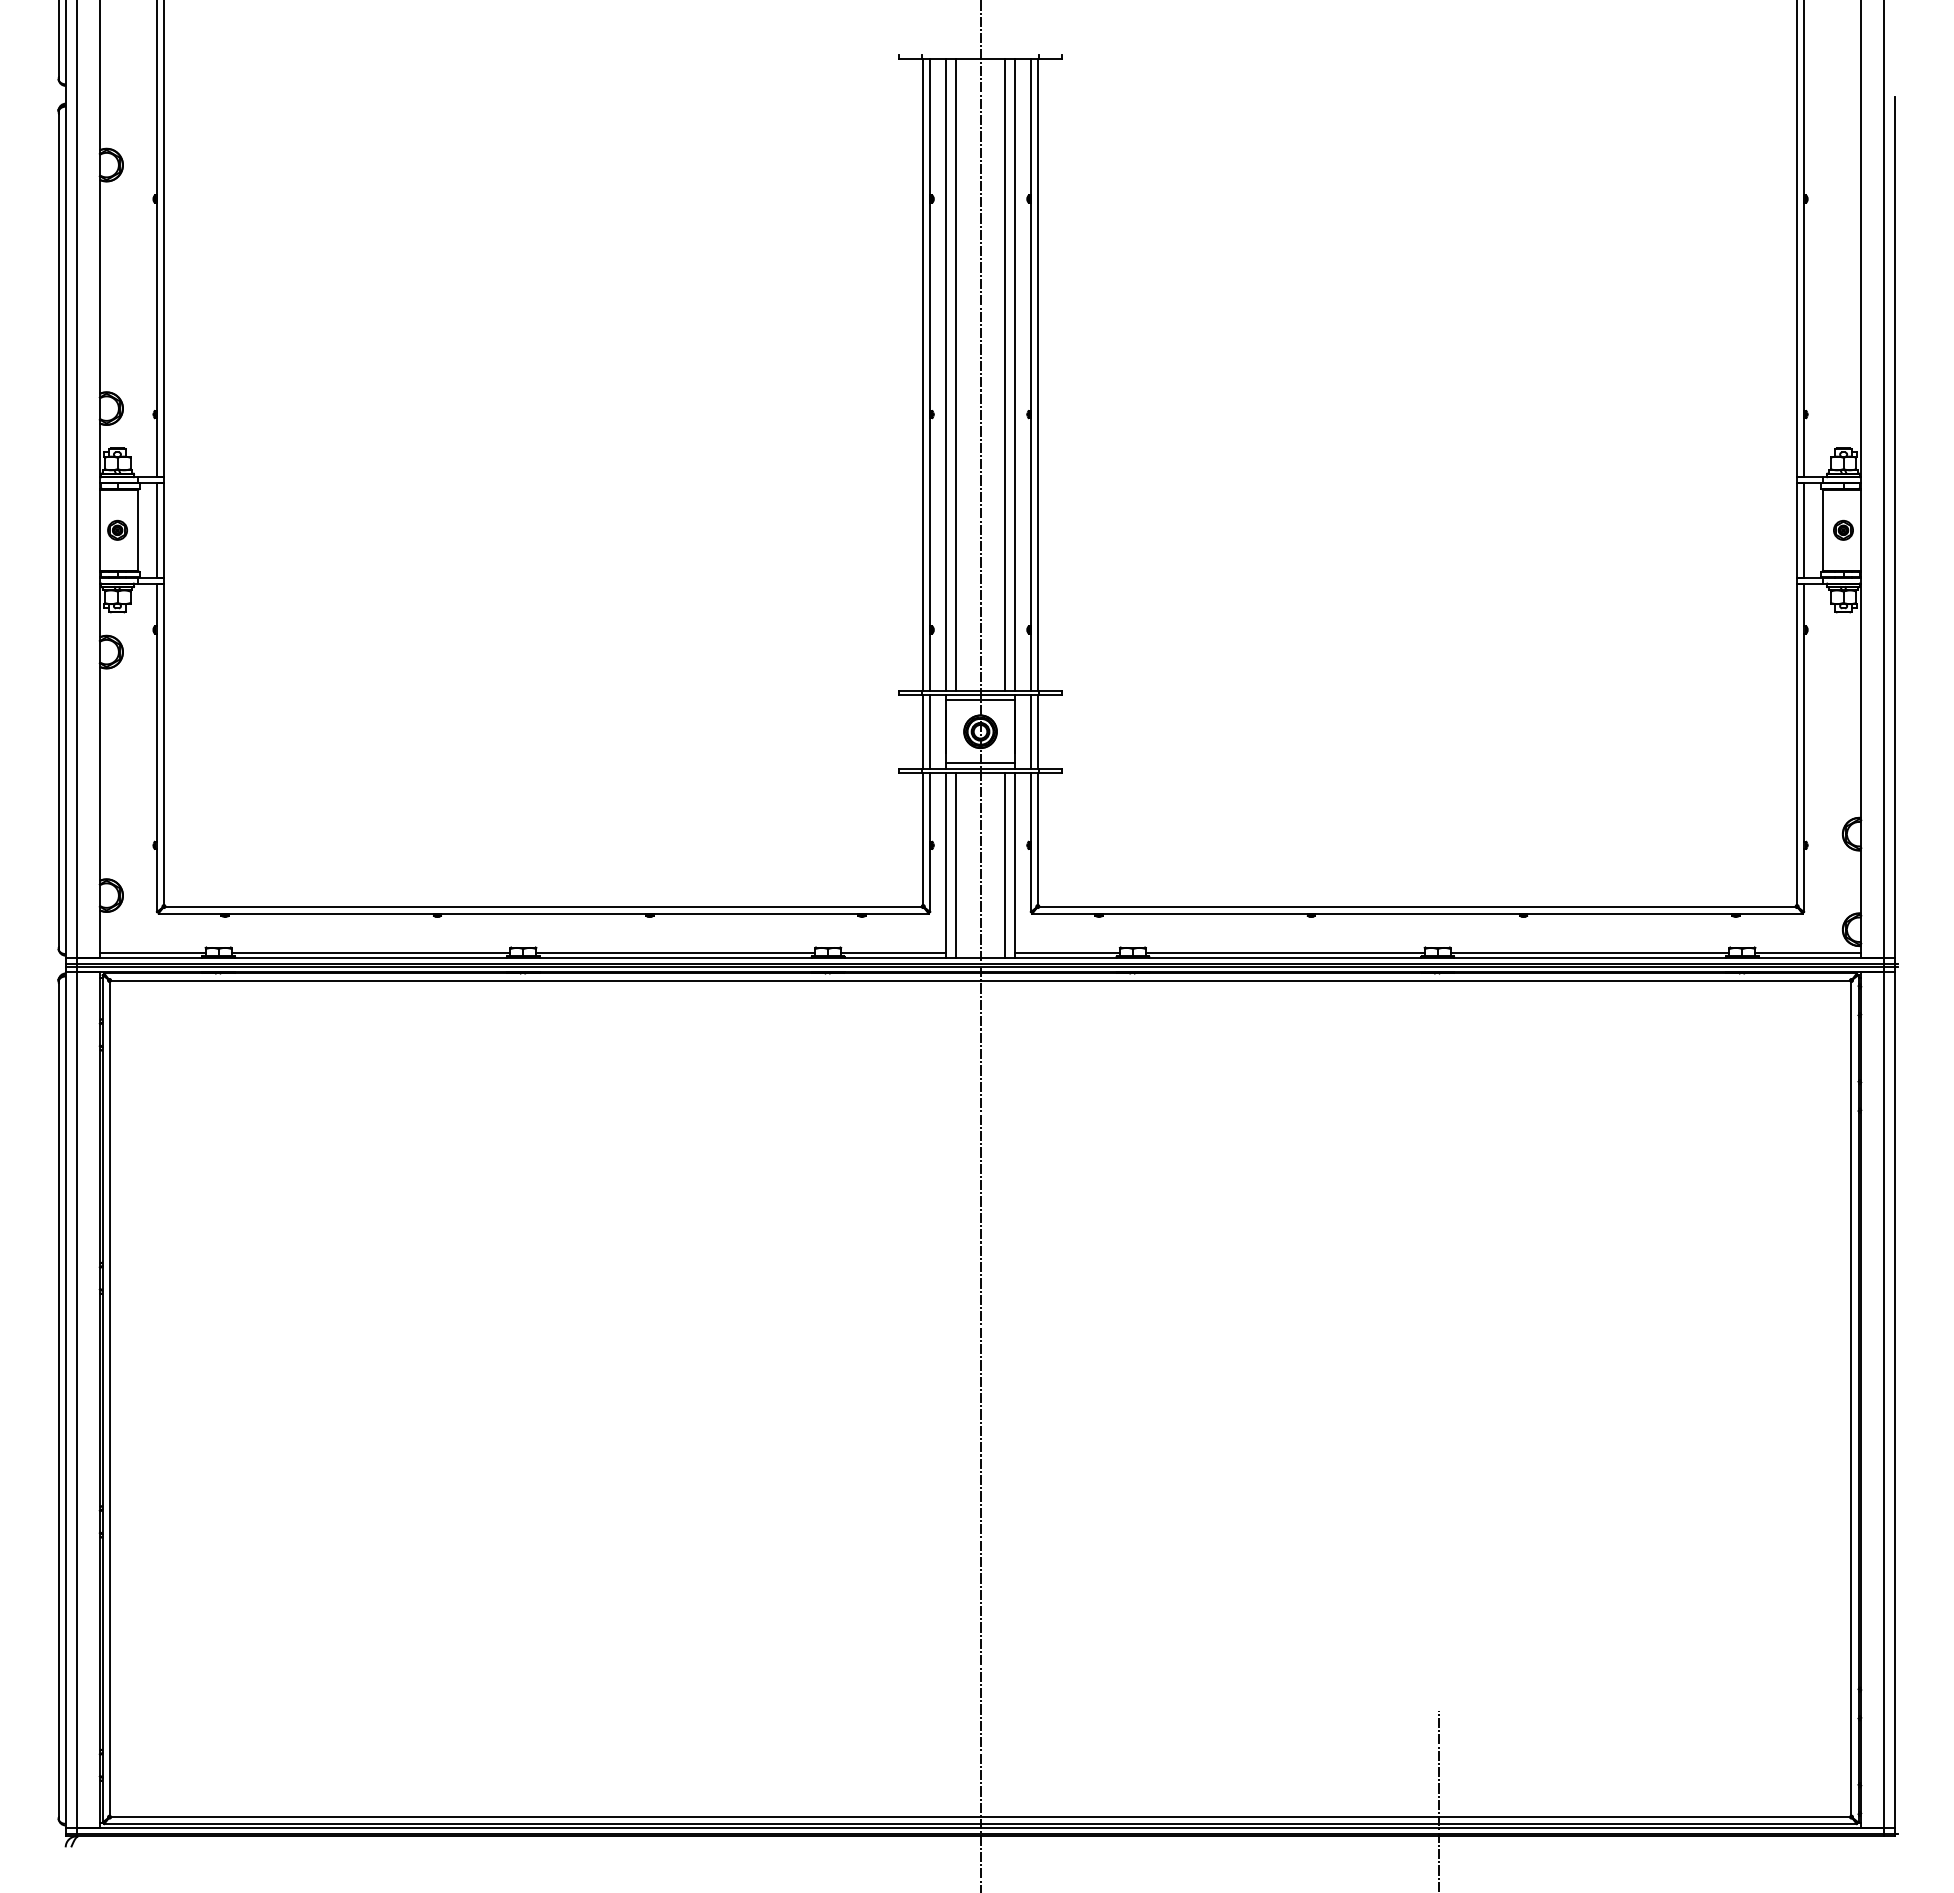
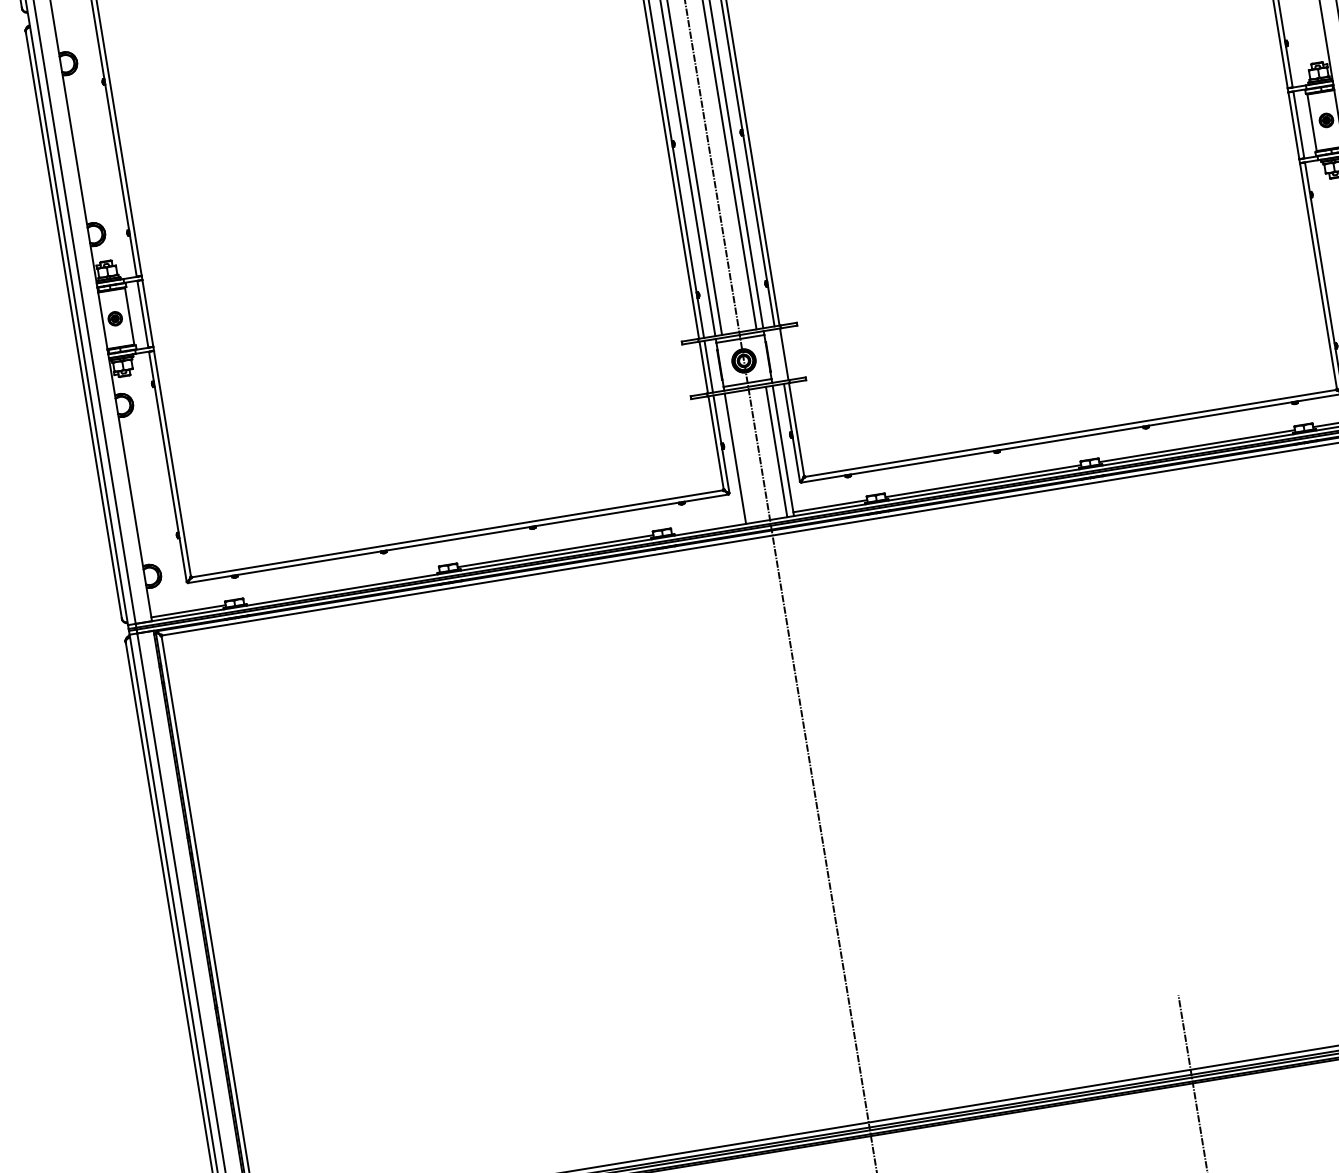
line: (1030, 731) -> (779, 355), removed
line: (955, 865) -> (741, 457), removed
line: (370, 952) -> (341, 585), removed
line: (893, 952) -> (708, 525), removed

